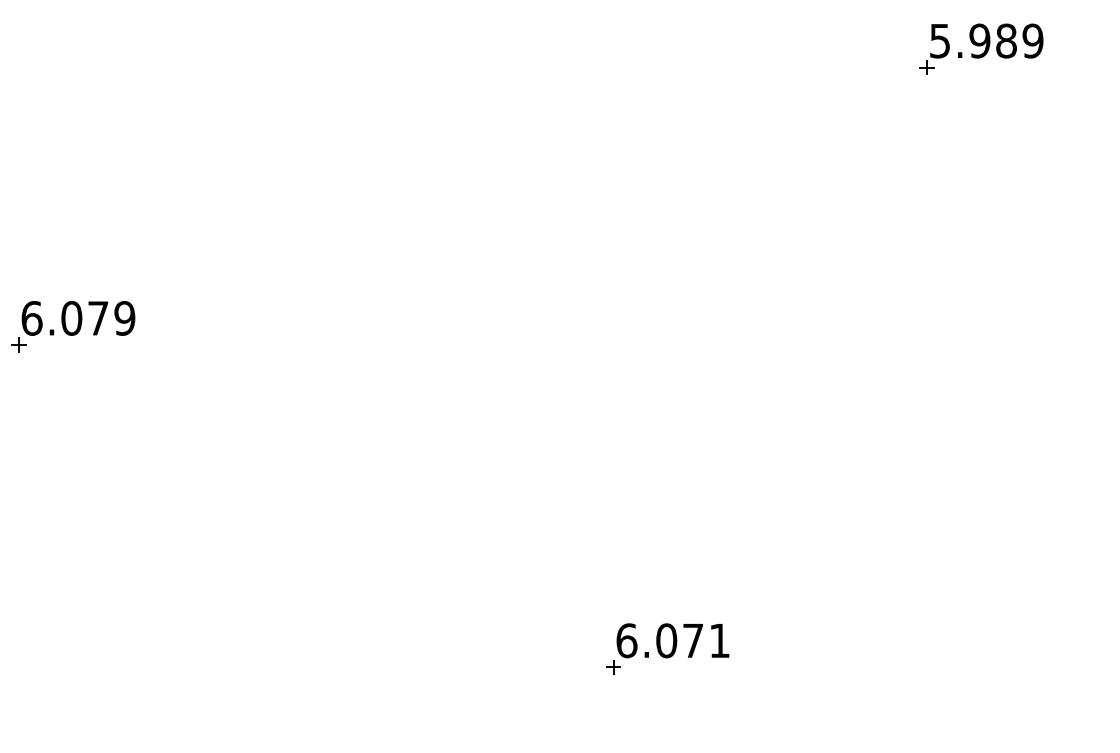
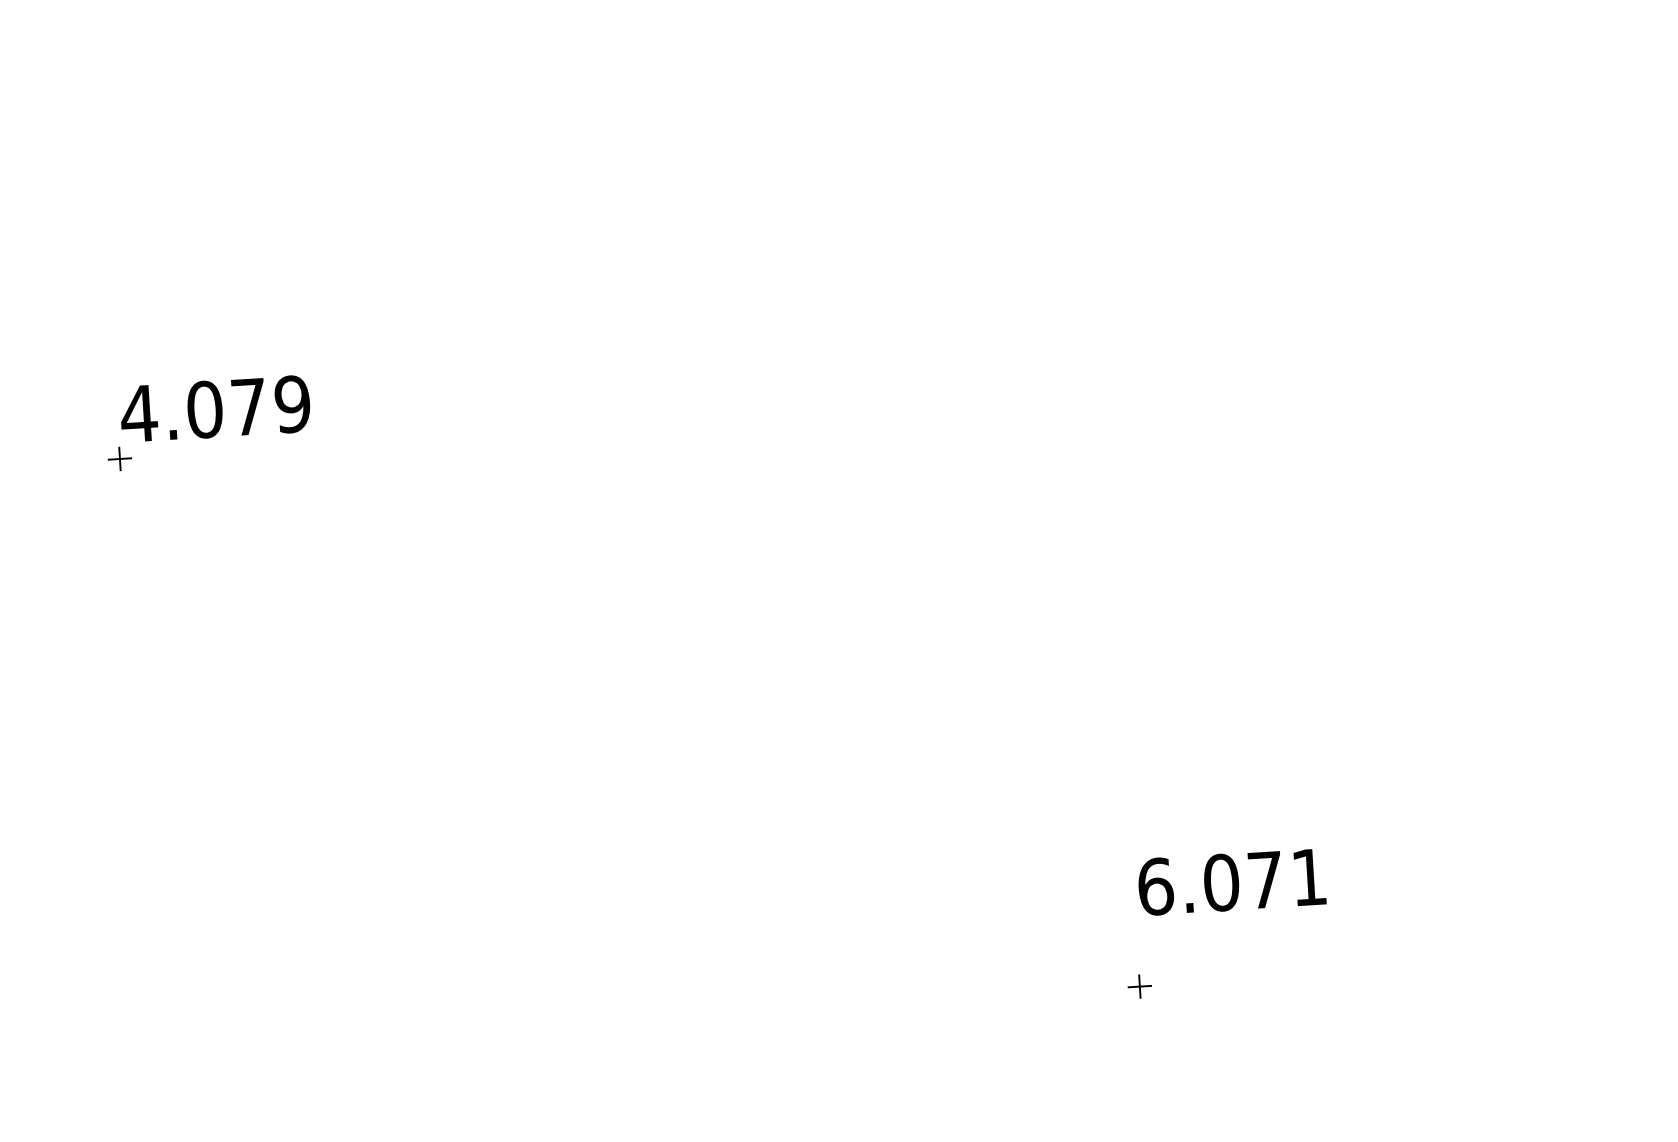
text: (31, 318) -> (138, 413), 6.079 -> 4.079
part: (613, 667) -> (1139, 986), moved

